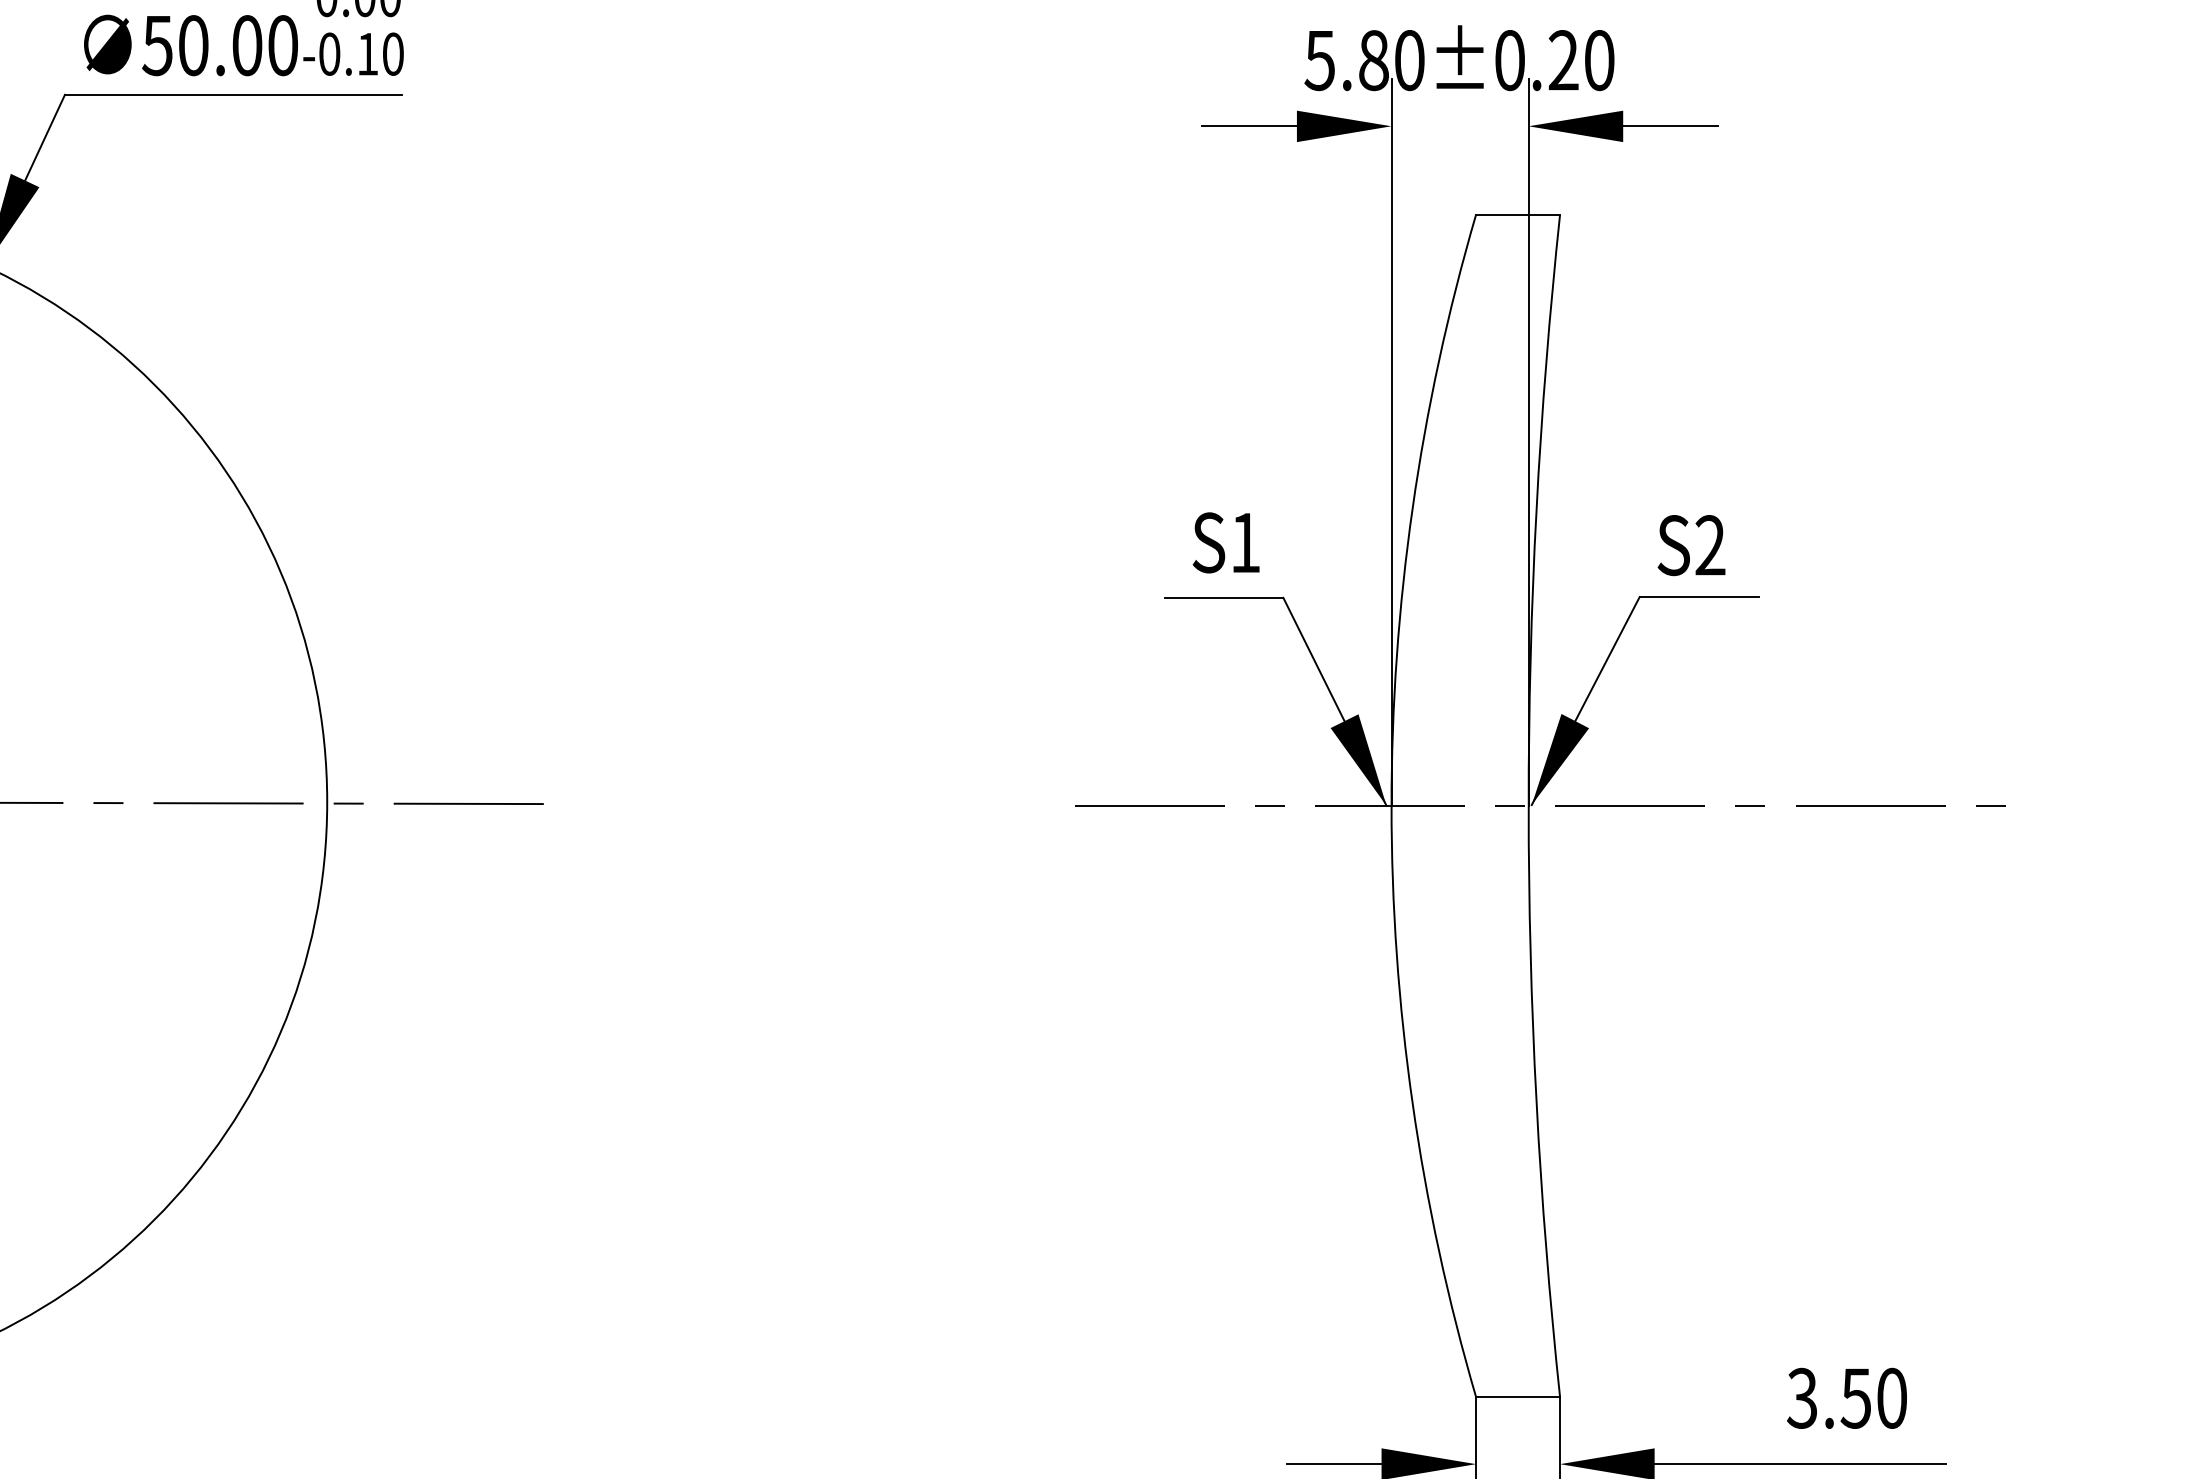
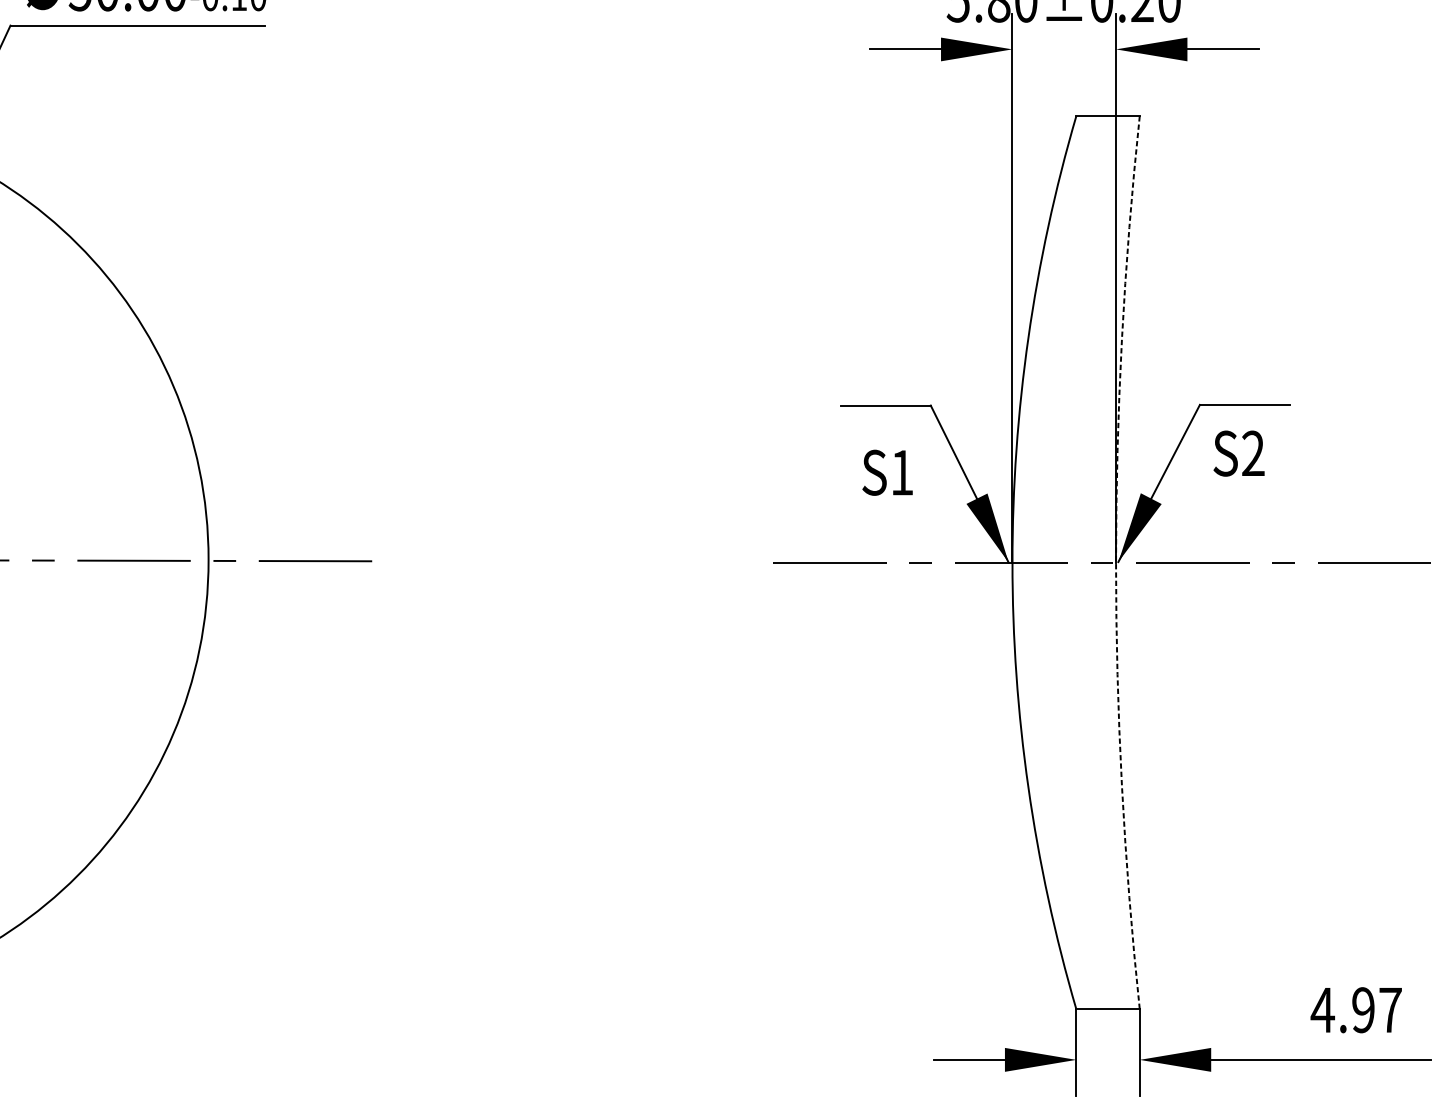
text: (1225, 542) -> (887, 472), moved
text: (1691, 545) -> (1239, 453), moved
arc: (1528, 805) -> (1115, 562), solid -> dashed
text: (1846, 1397) -> (1356, 1009), 3.50 -> 4.97

